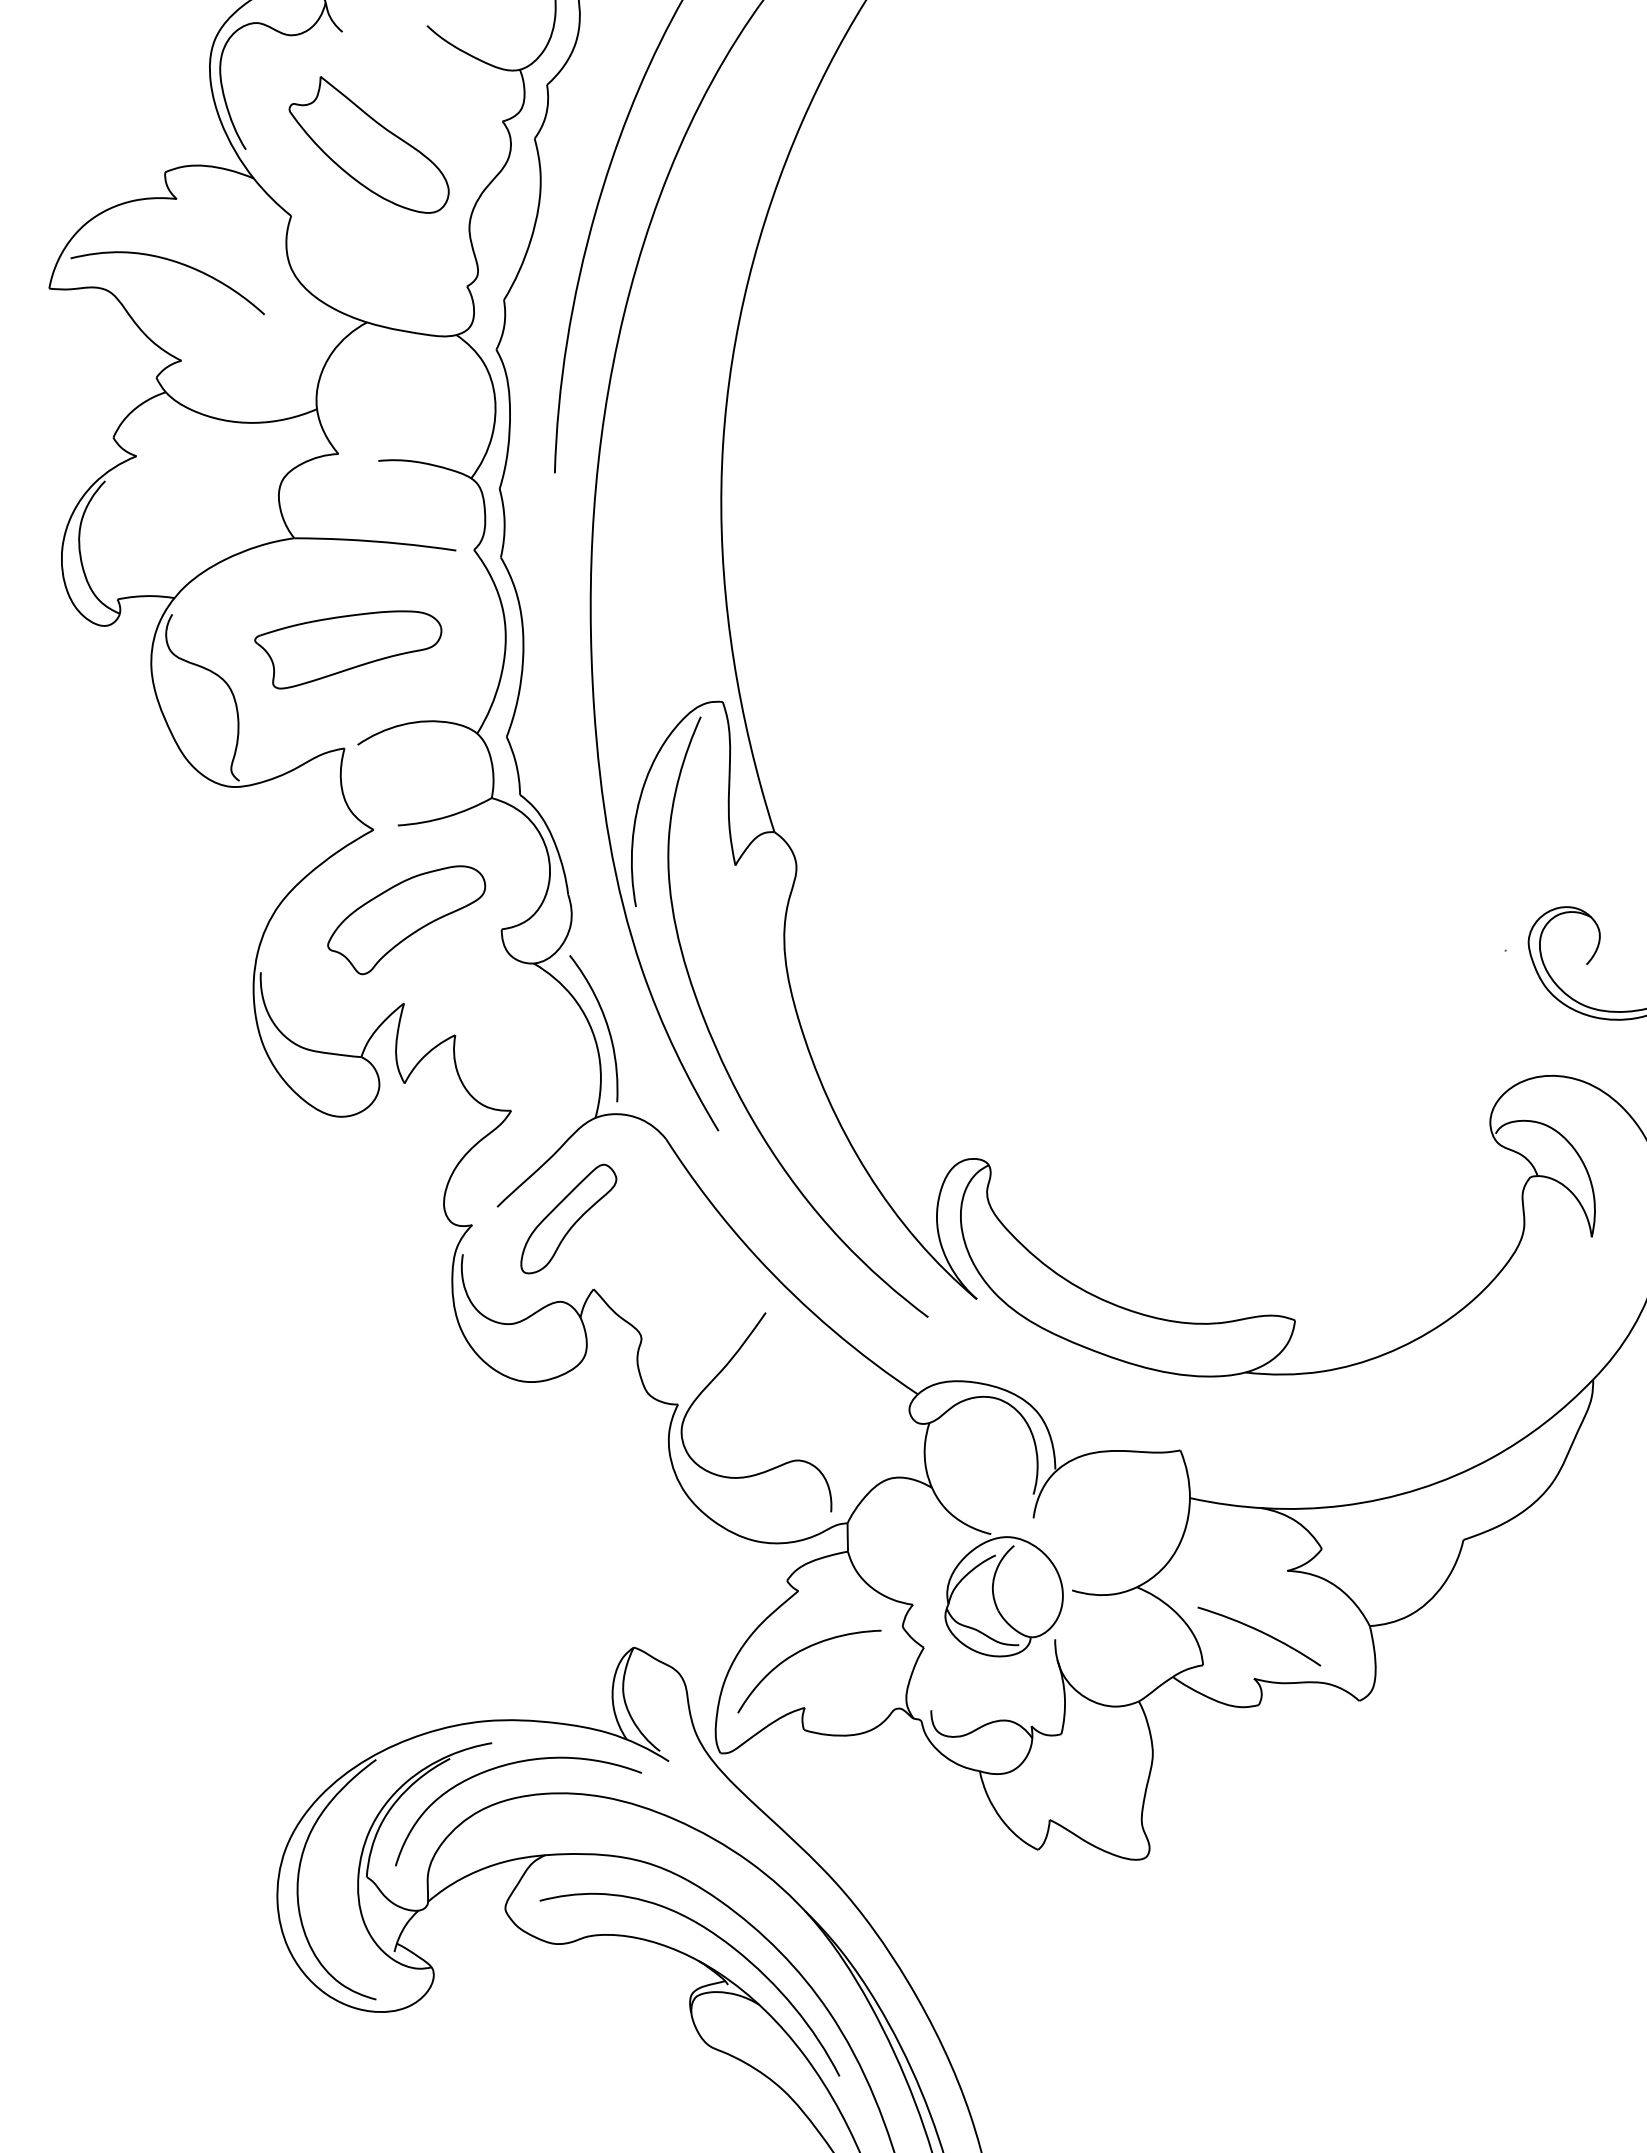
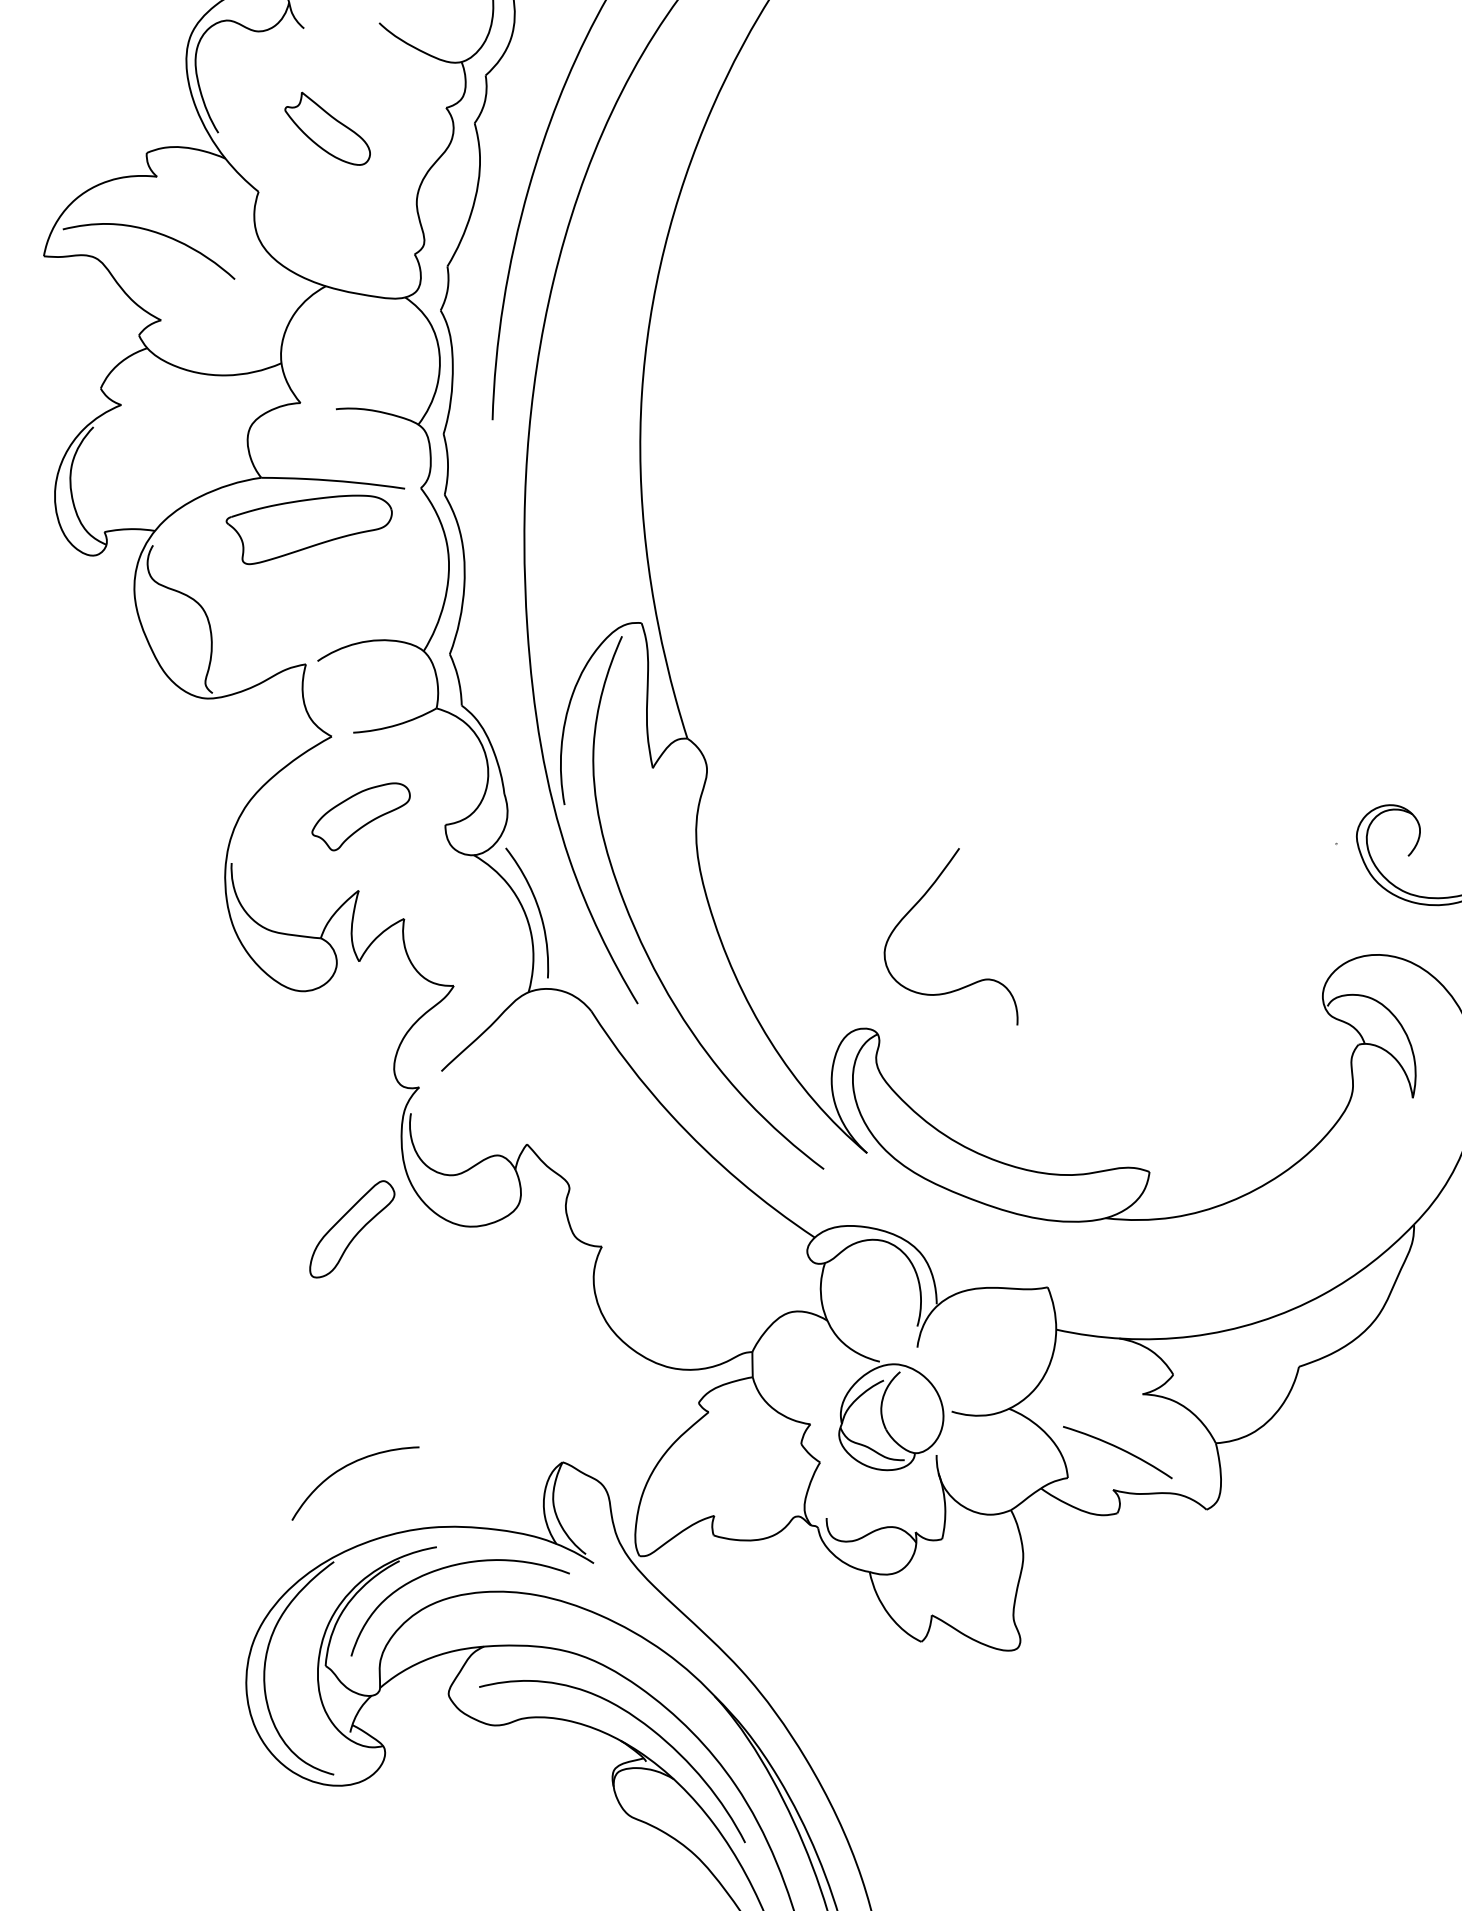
part: (368, 144) -> (327, 128), size x0.6
part: (348, 649) -> (309, 529), moved
part: (406, 920) -> (360, 817), size x0.7
part: (568, 1218) -> (352, 1228), moved
curve: (719, 1374) -> (918, 903), moved
curve: (798, 1653) -> (345, 1467), moved

